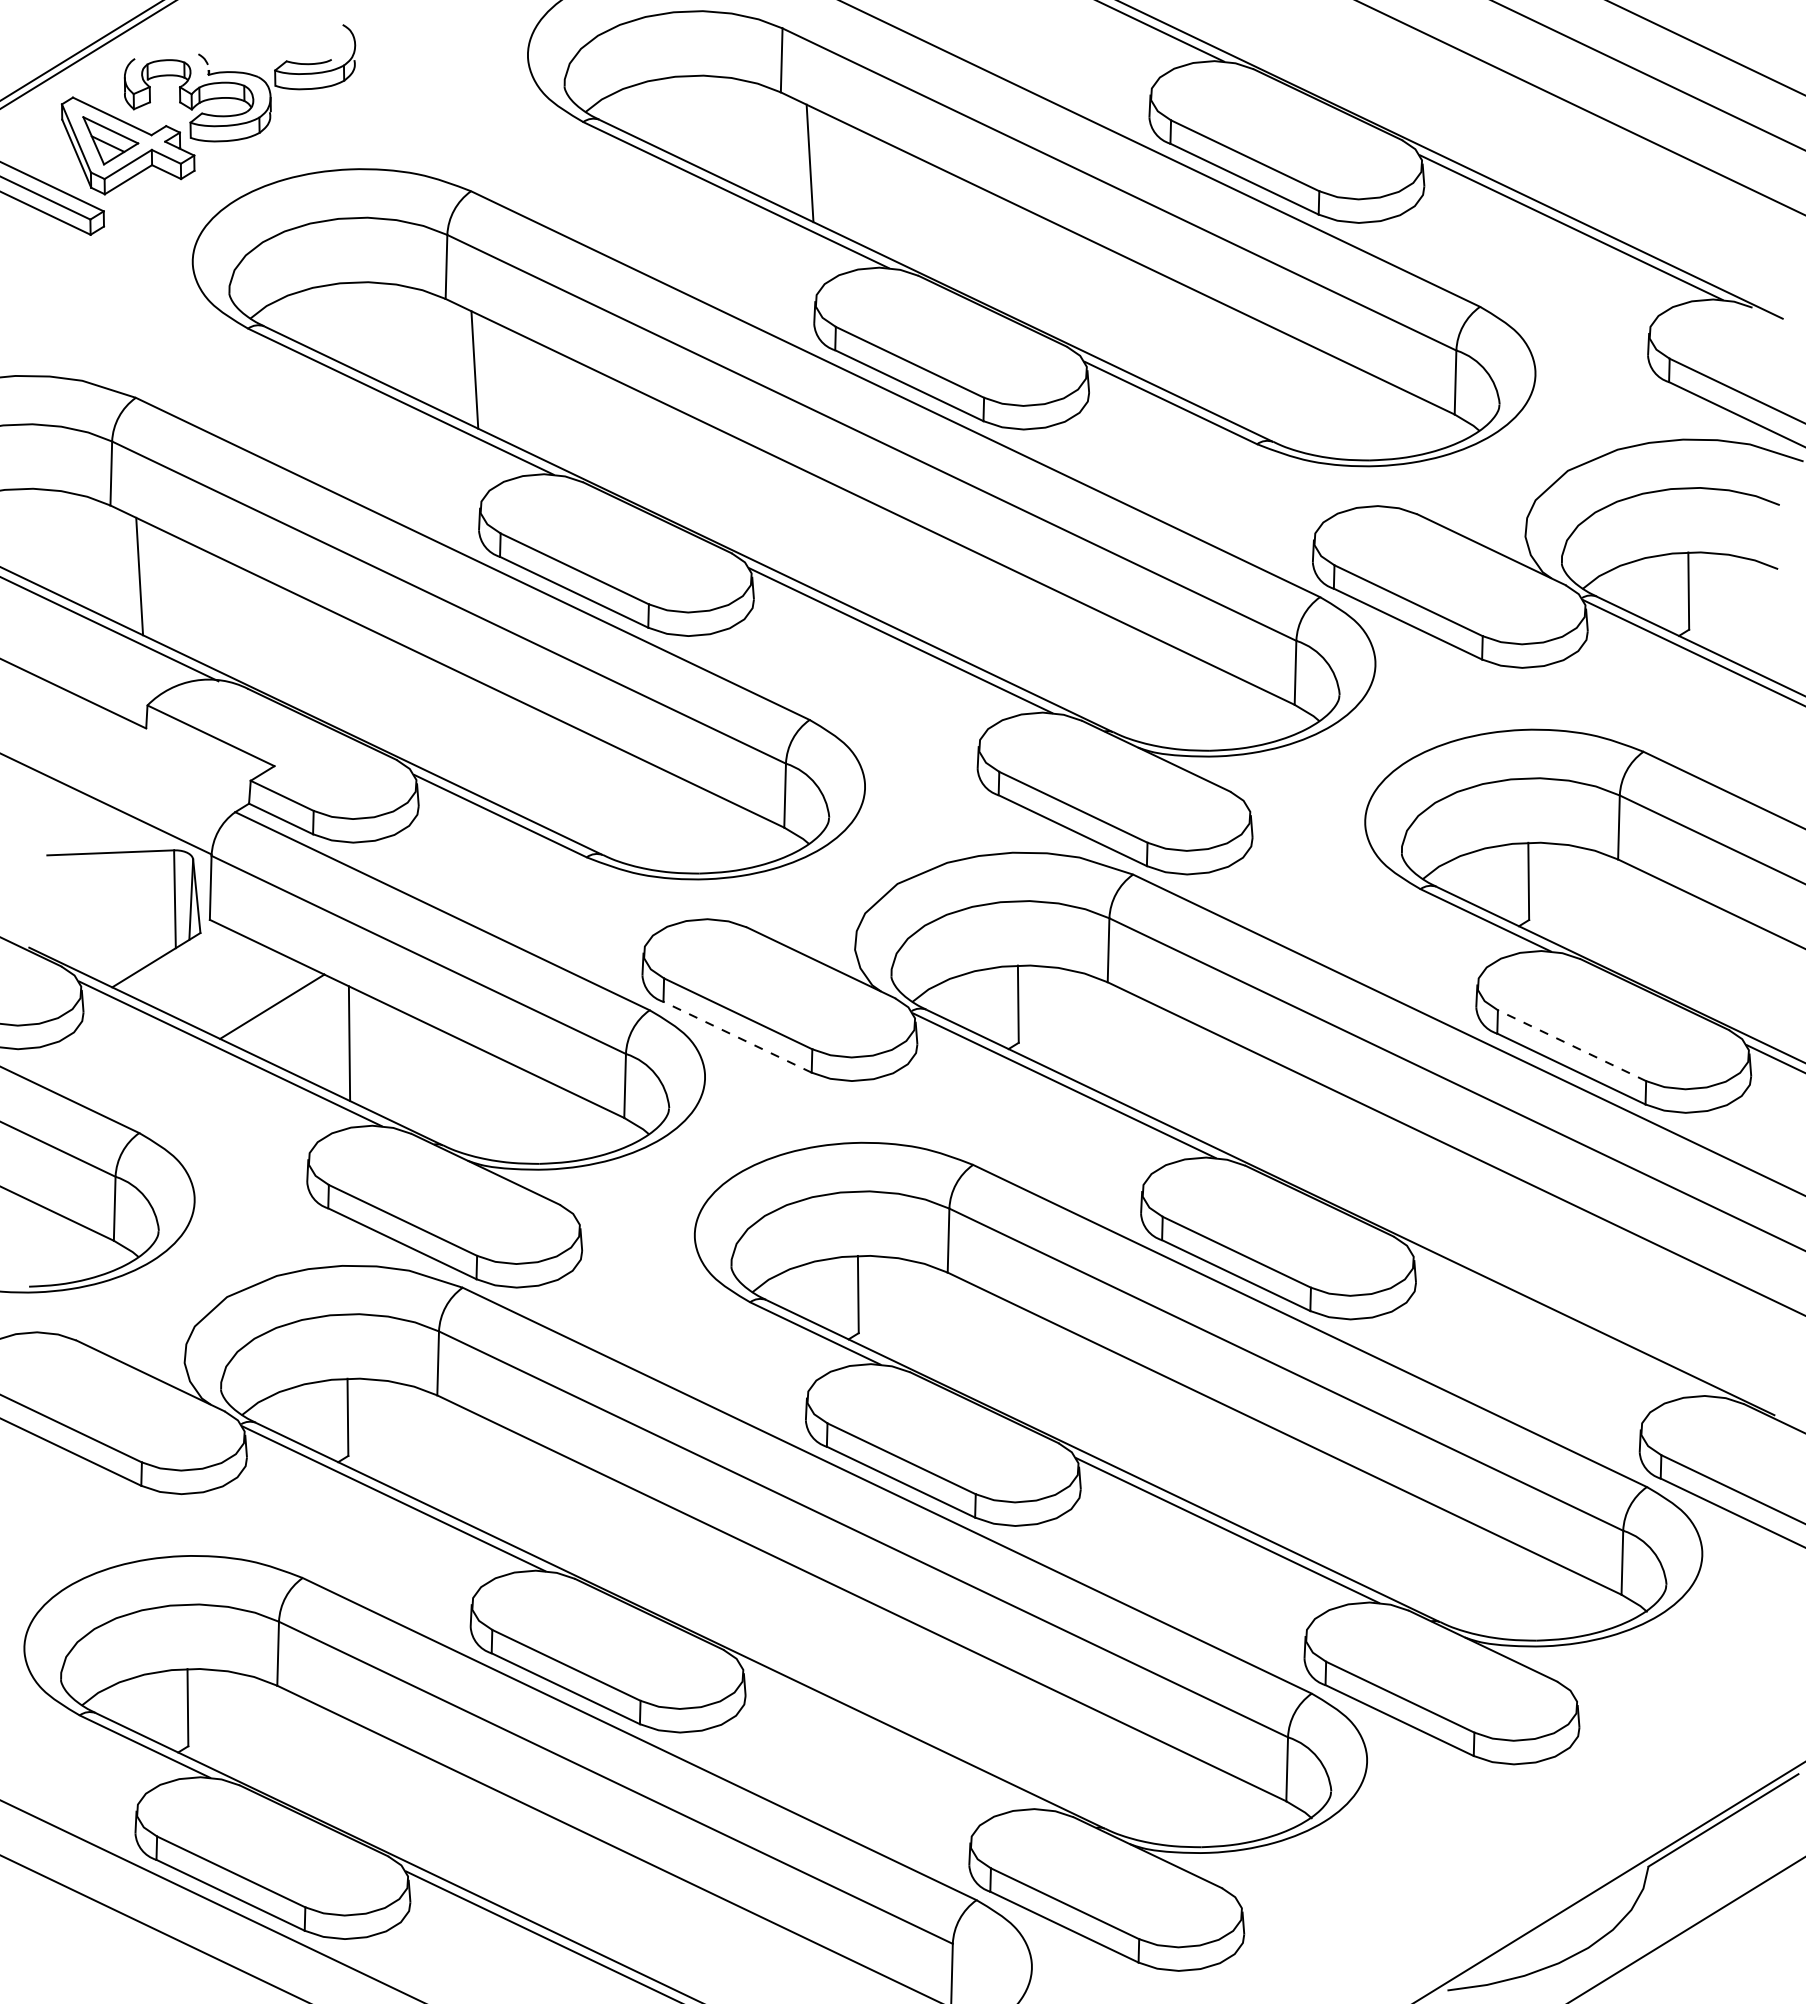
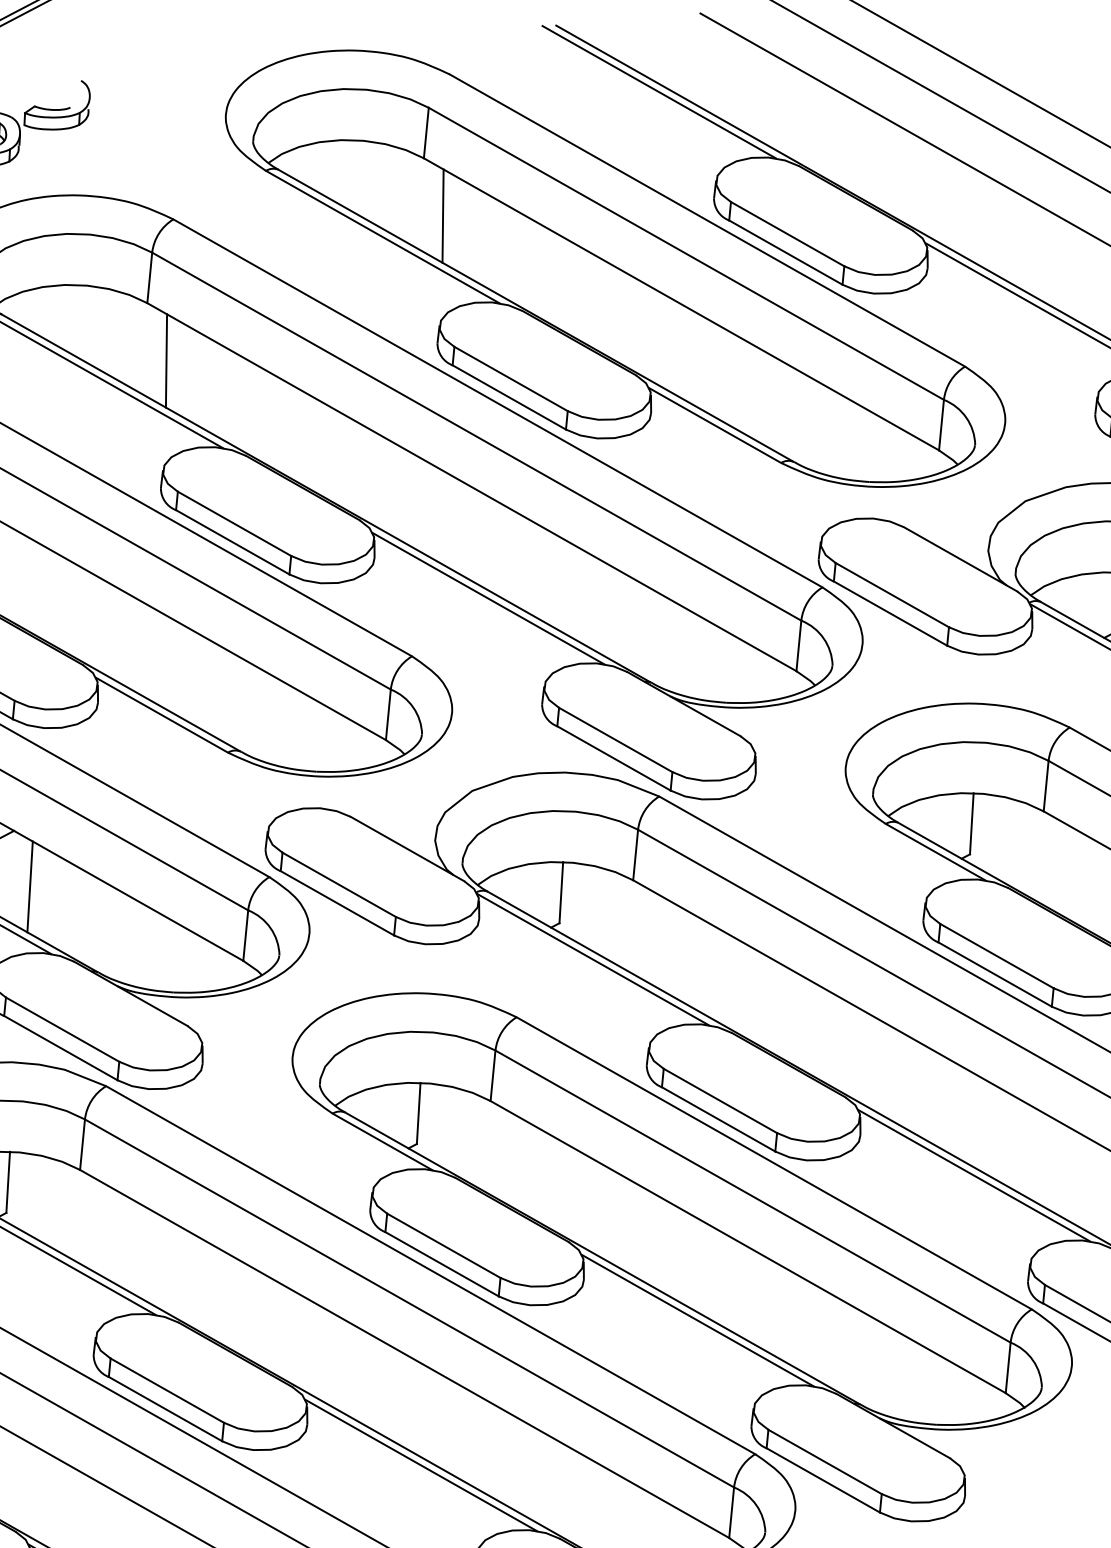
line: (737, 1037) -> (337, 903), dashed -> solid
line: (1571, 1045) -> (996, 955), dashed -> solid
line: (1562, 1323) -> (974, 1175), added
line: (892, 1736) -> (421, 1464), added

